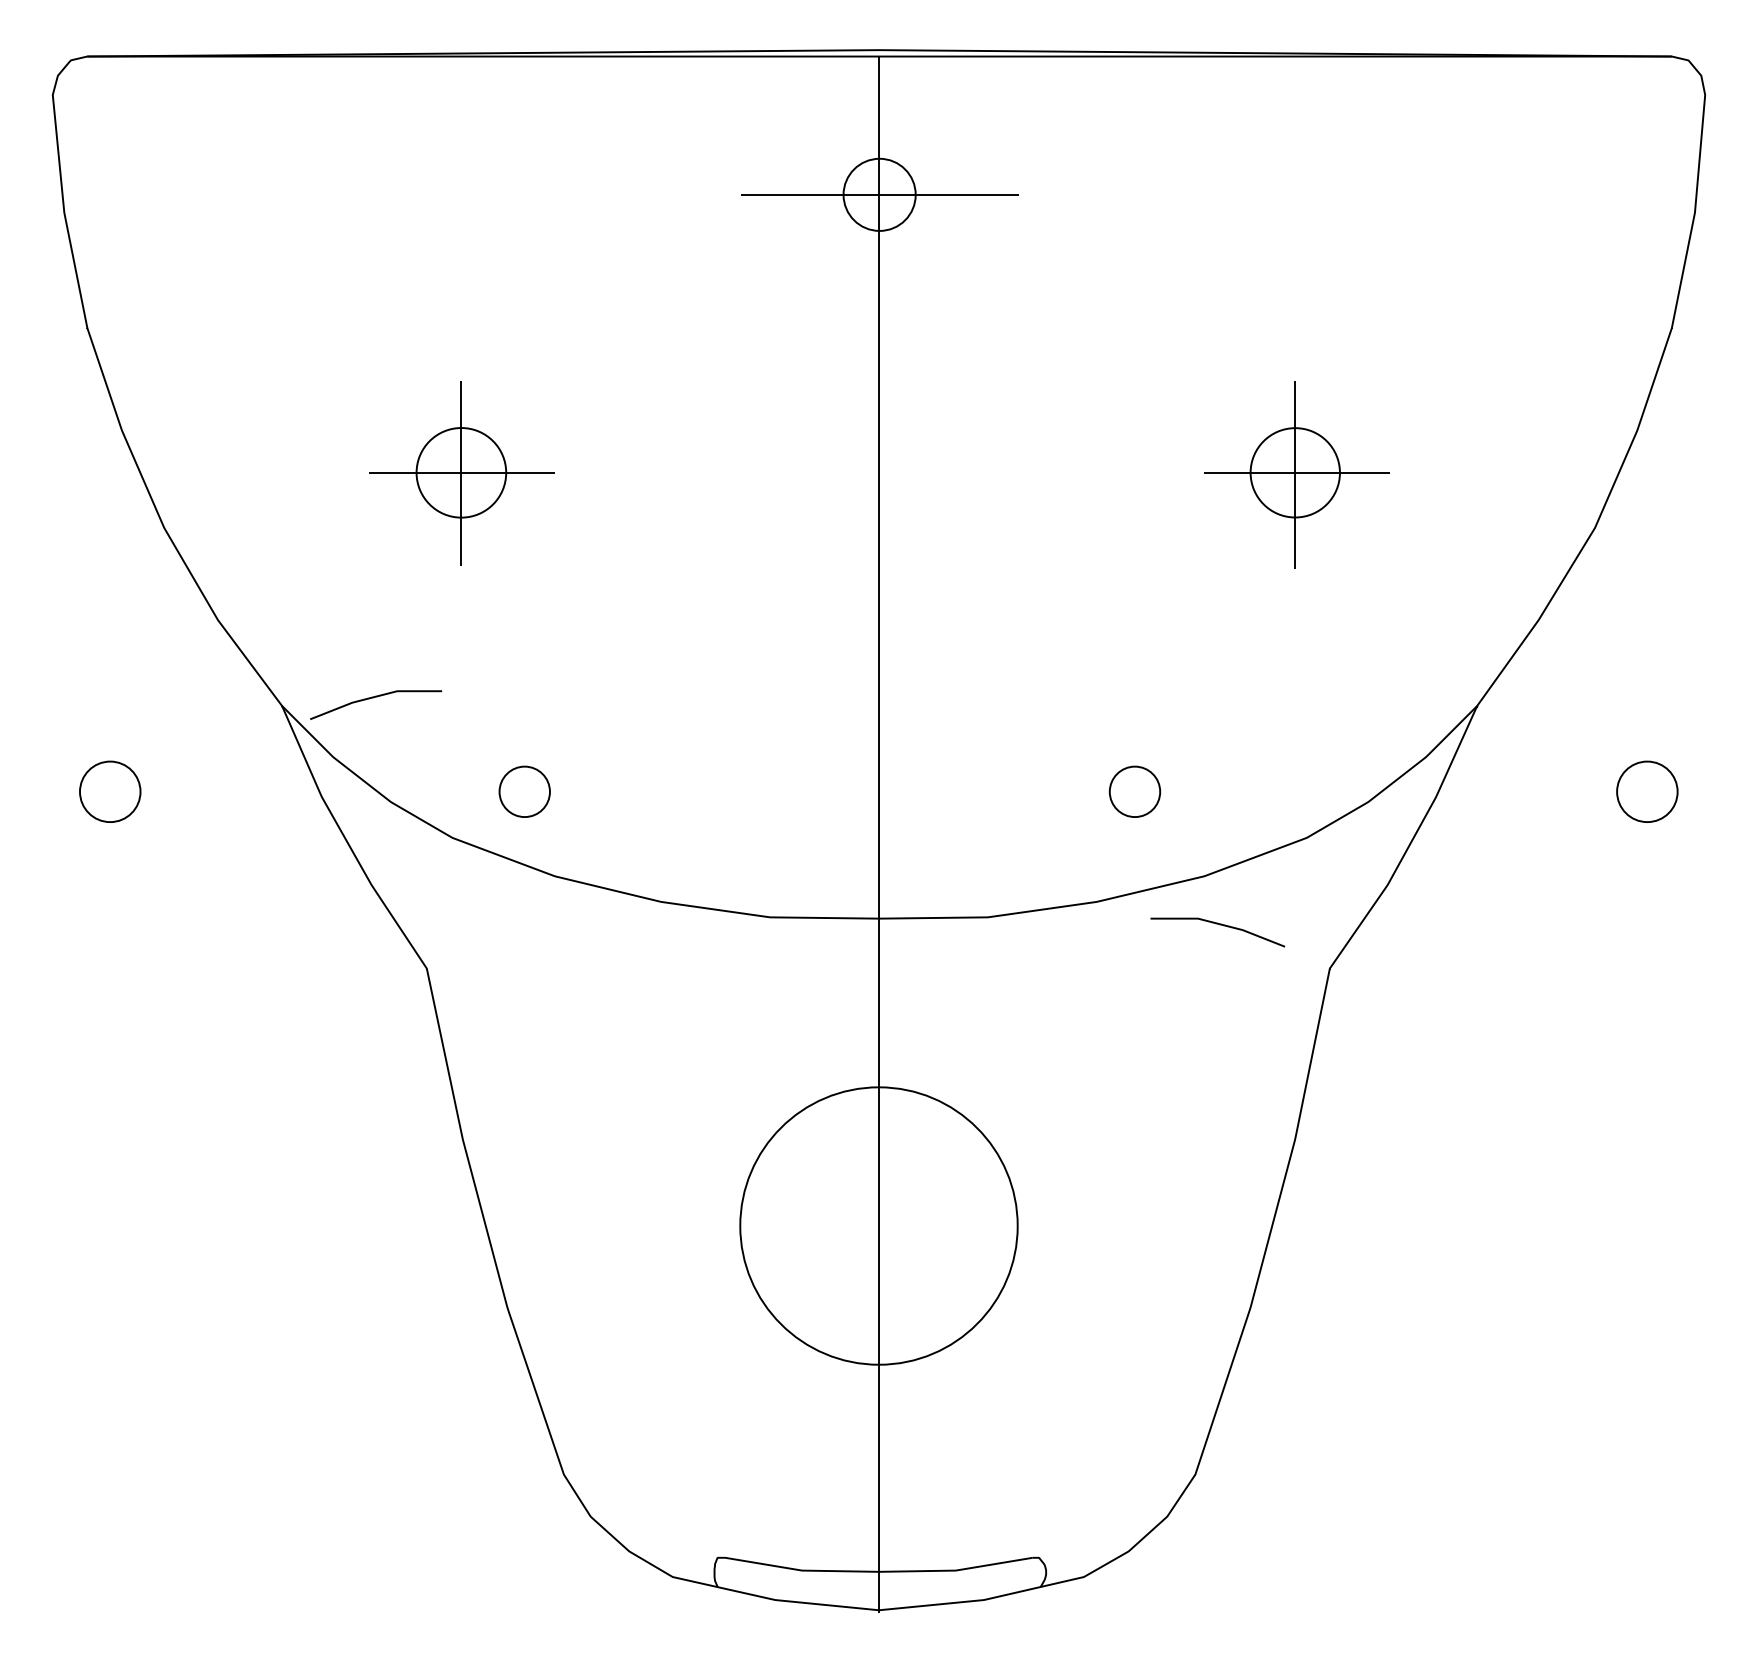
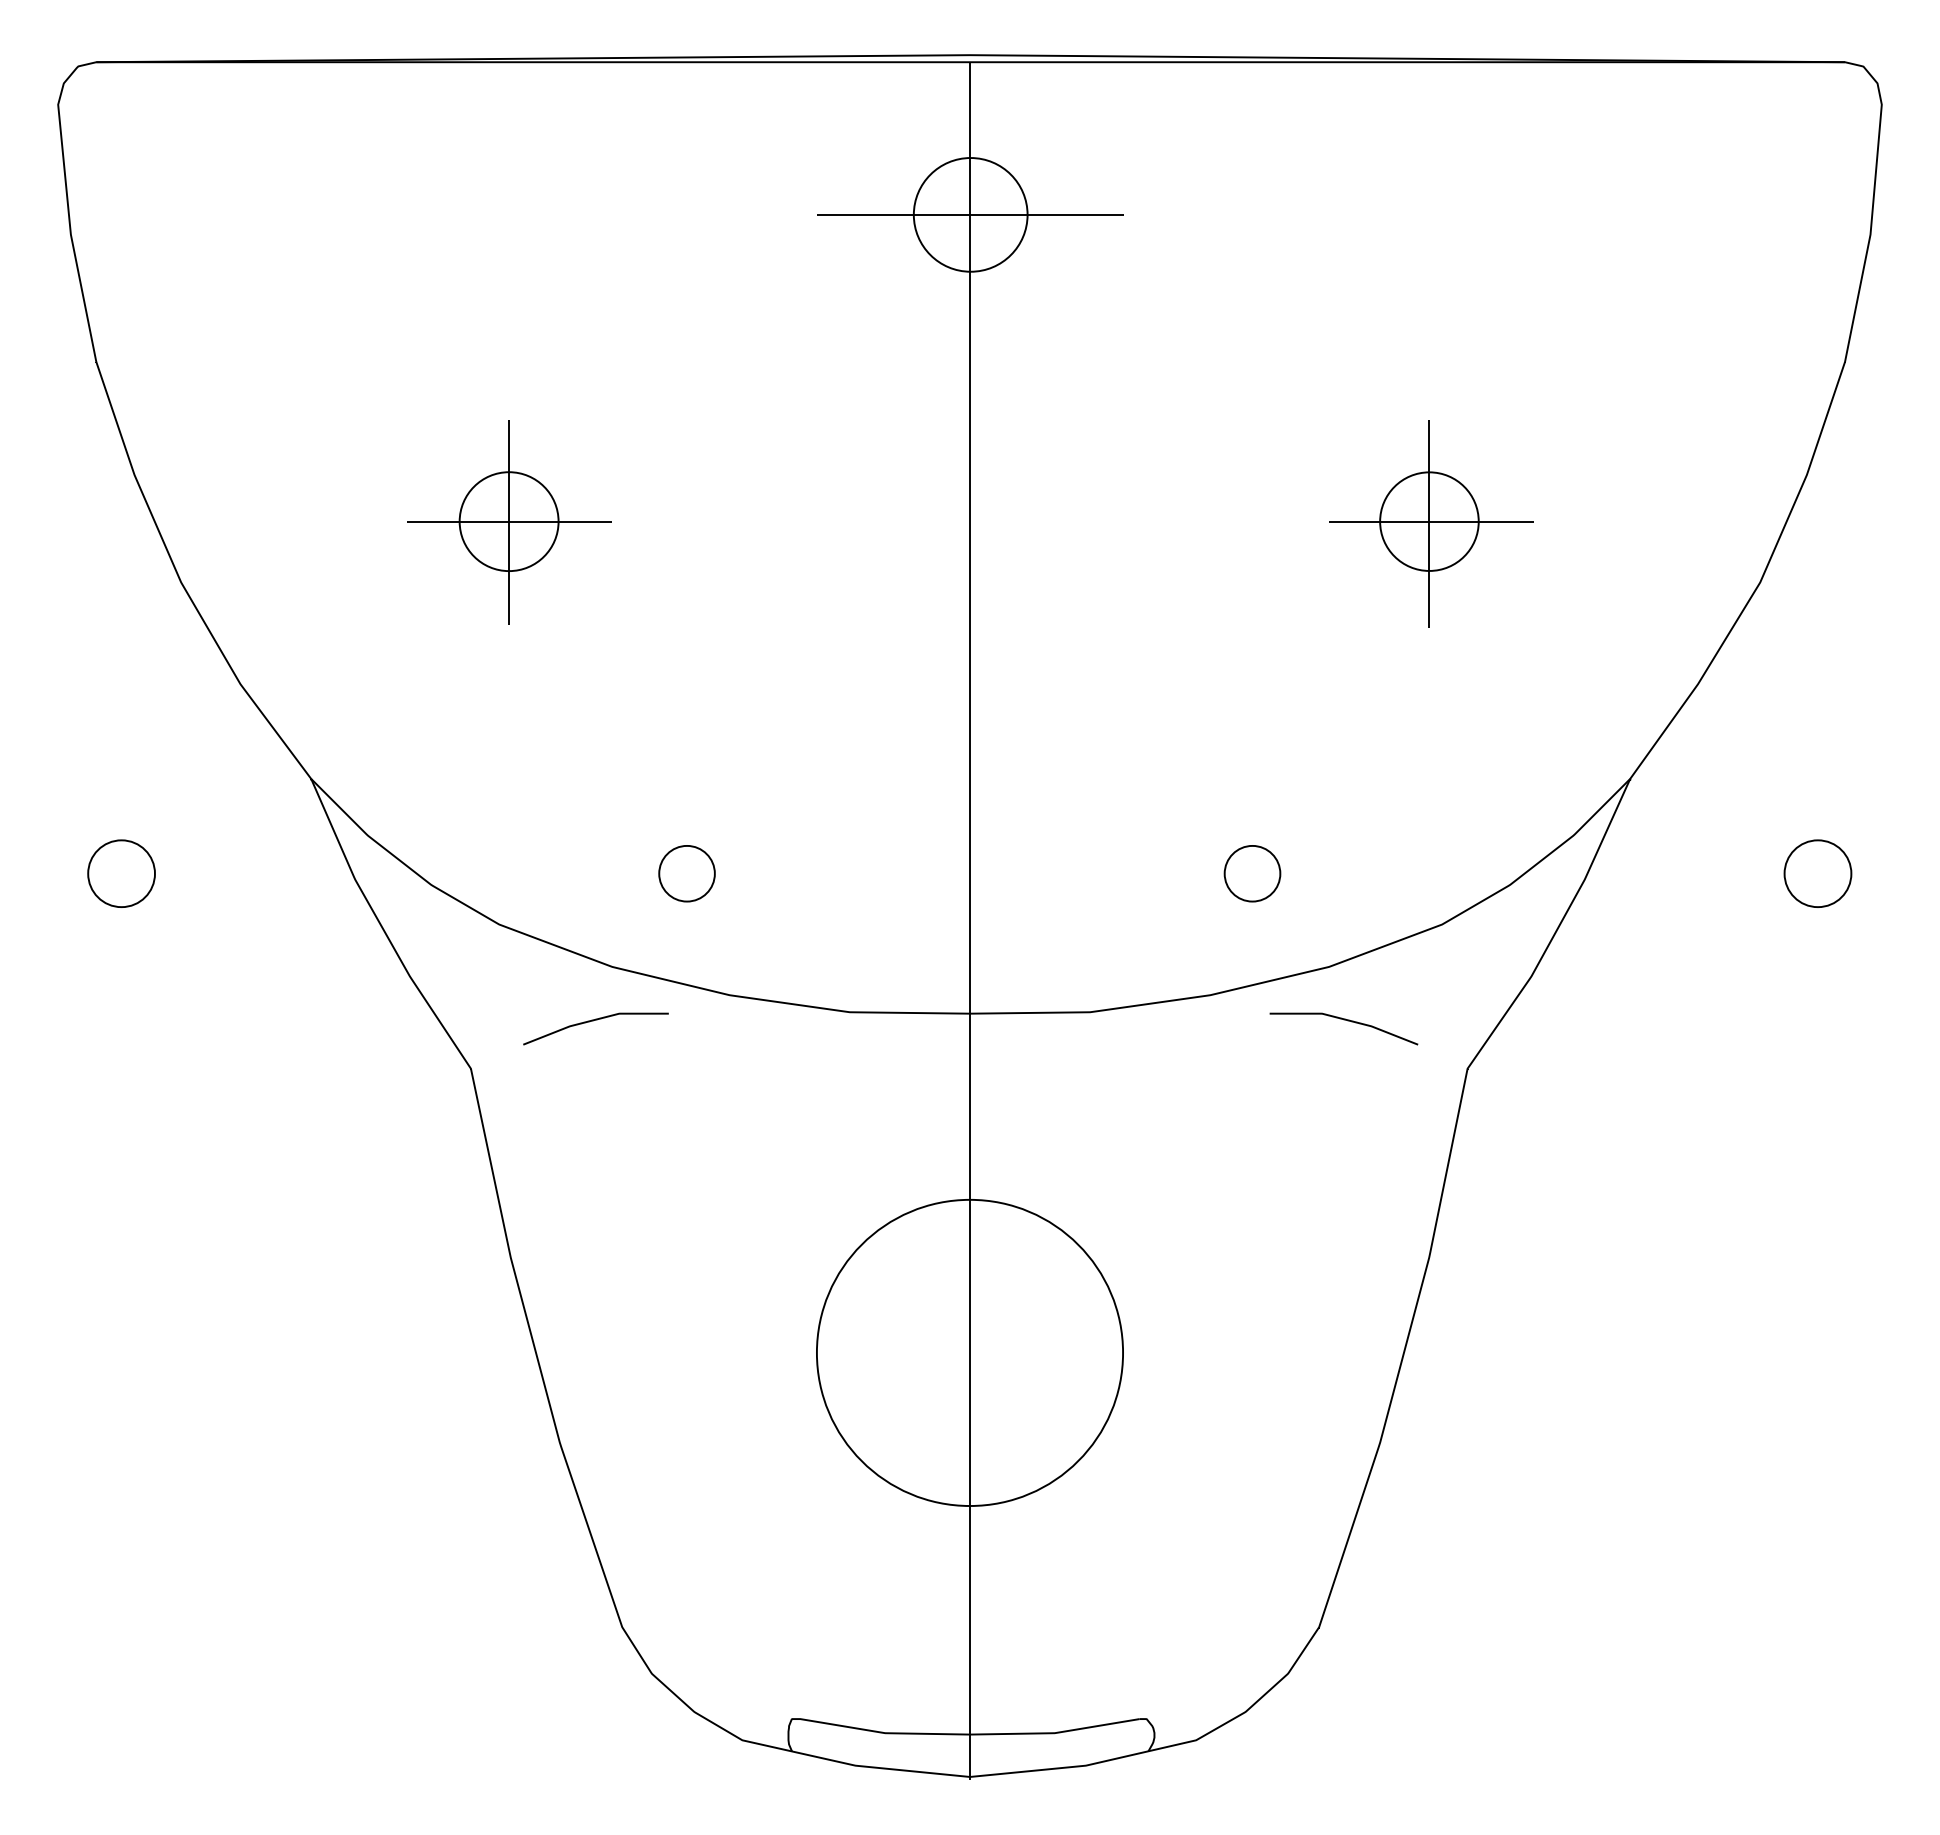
circle: (879, 194) -> (970, 214), size x1.43
curve: (373, 698) -> (593, 1021), moved
circle: (524, 791) -> (686, 873), moved

